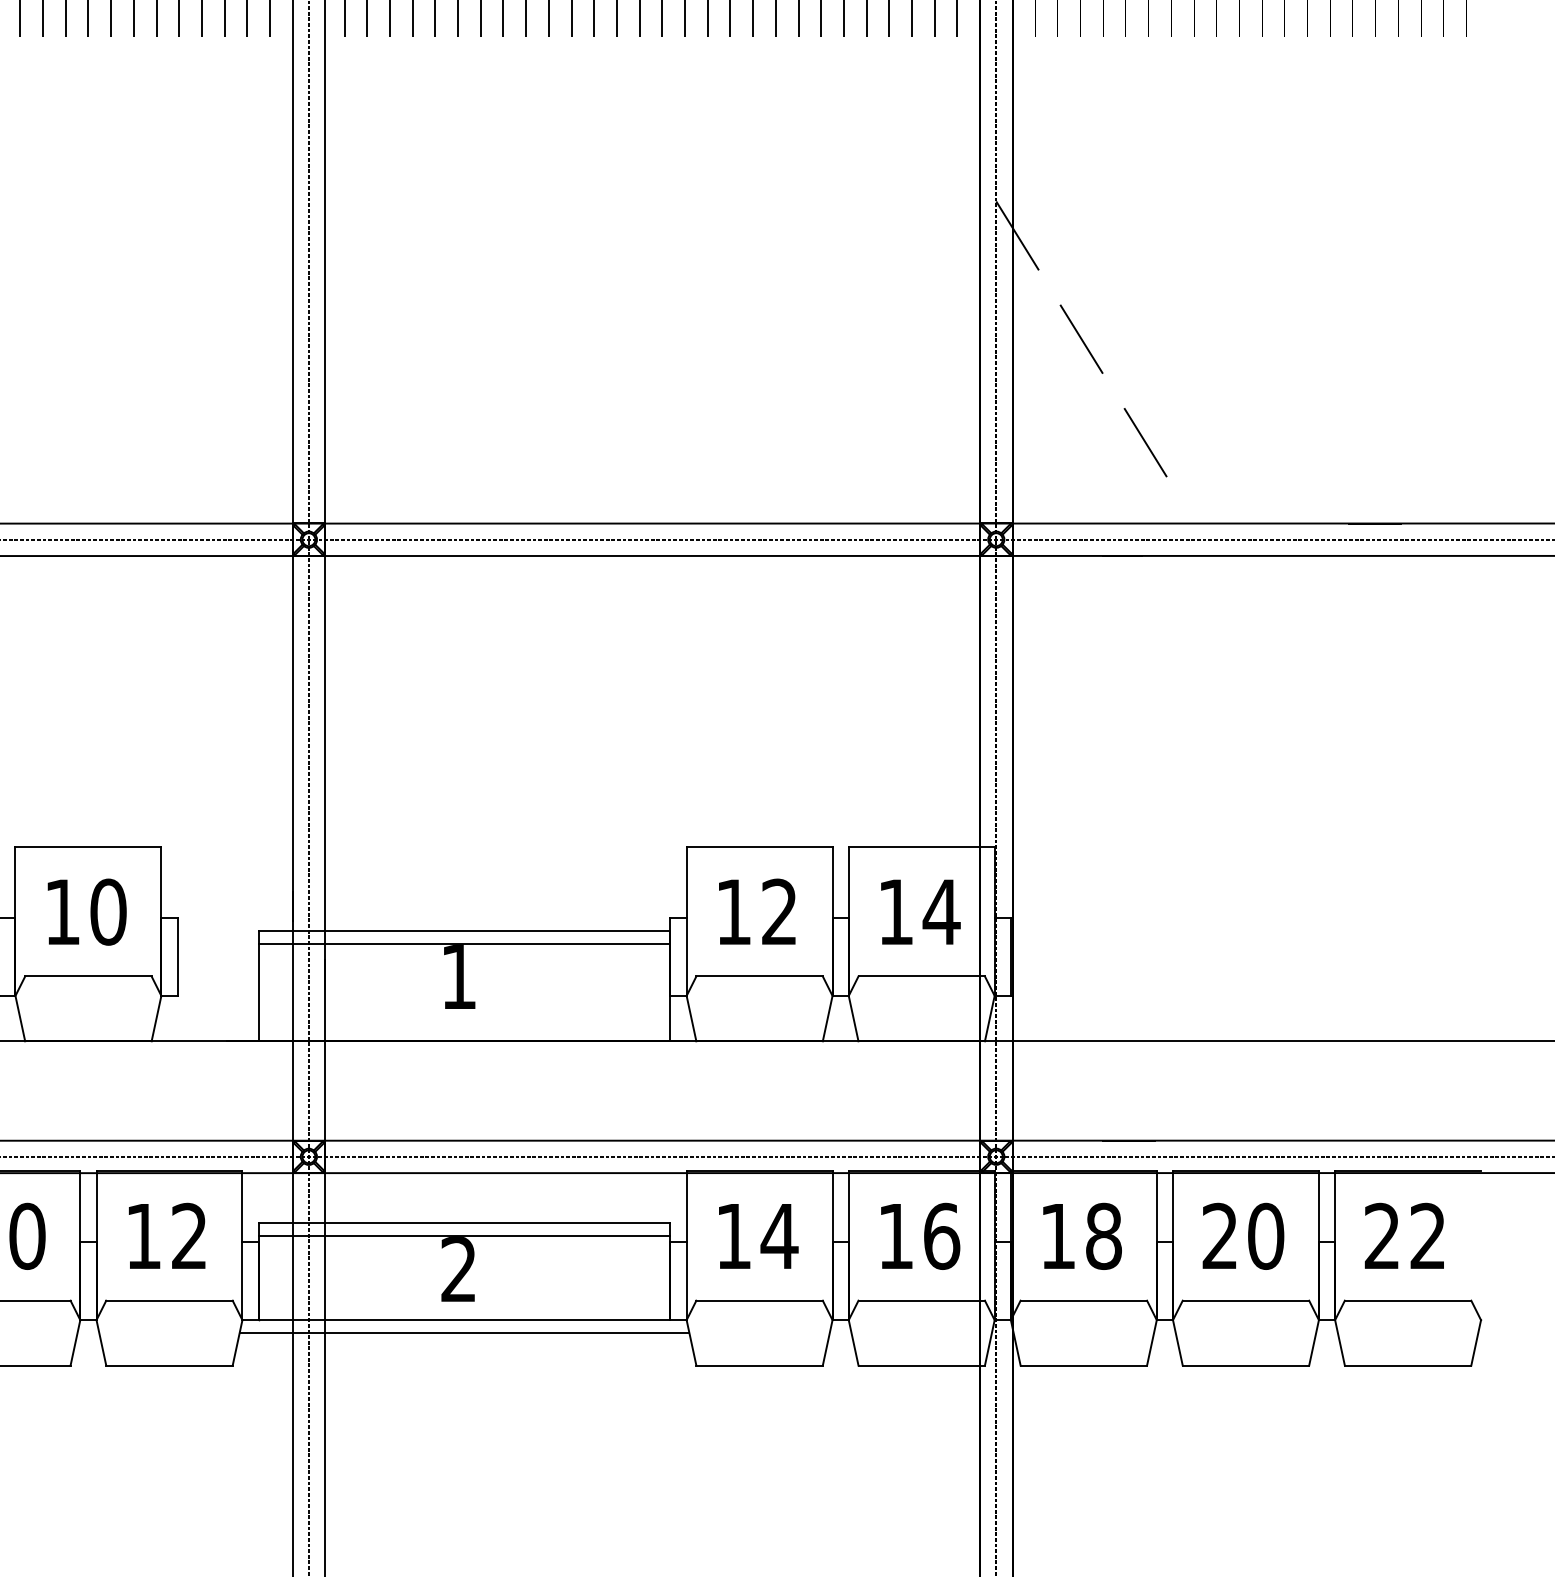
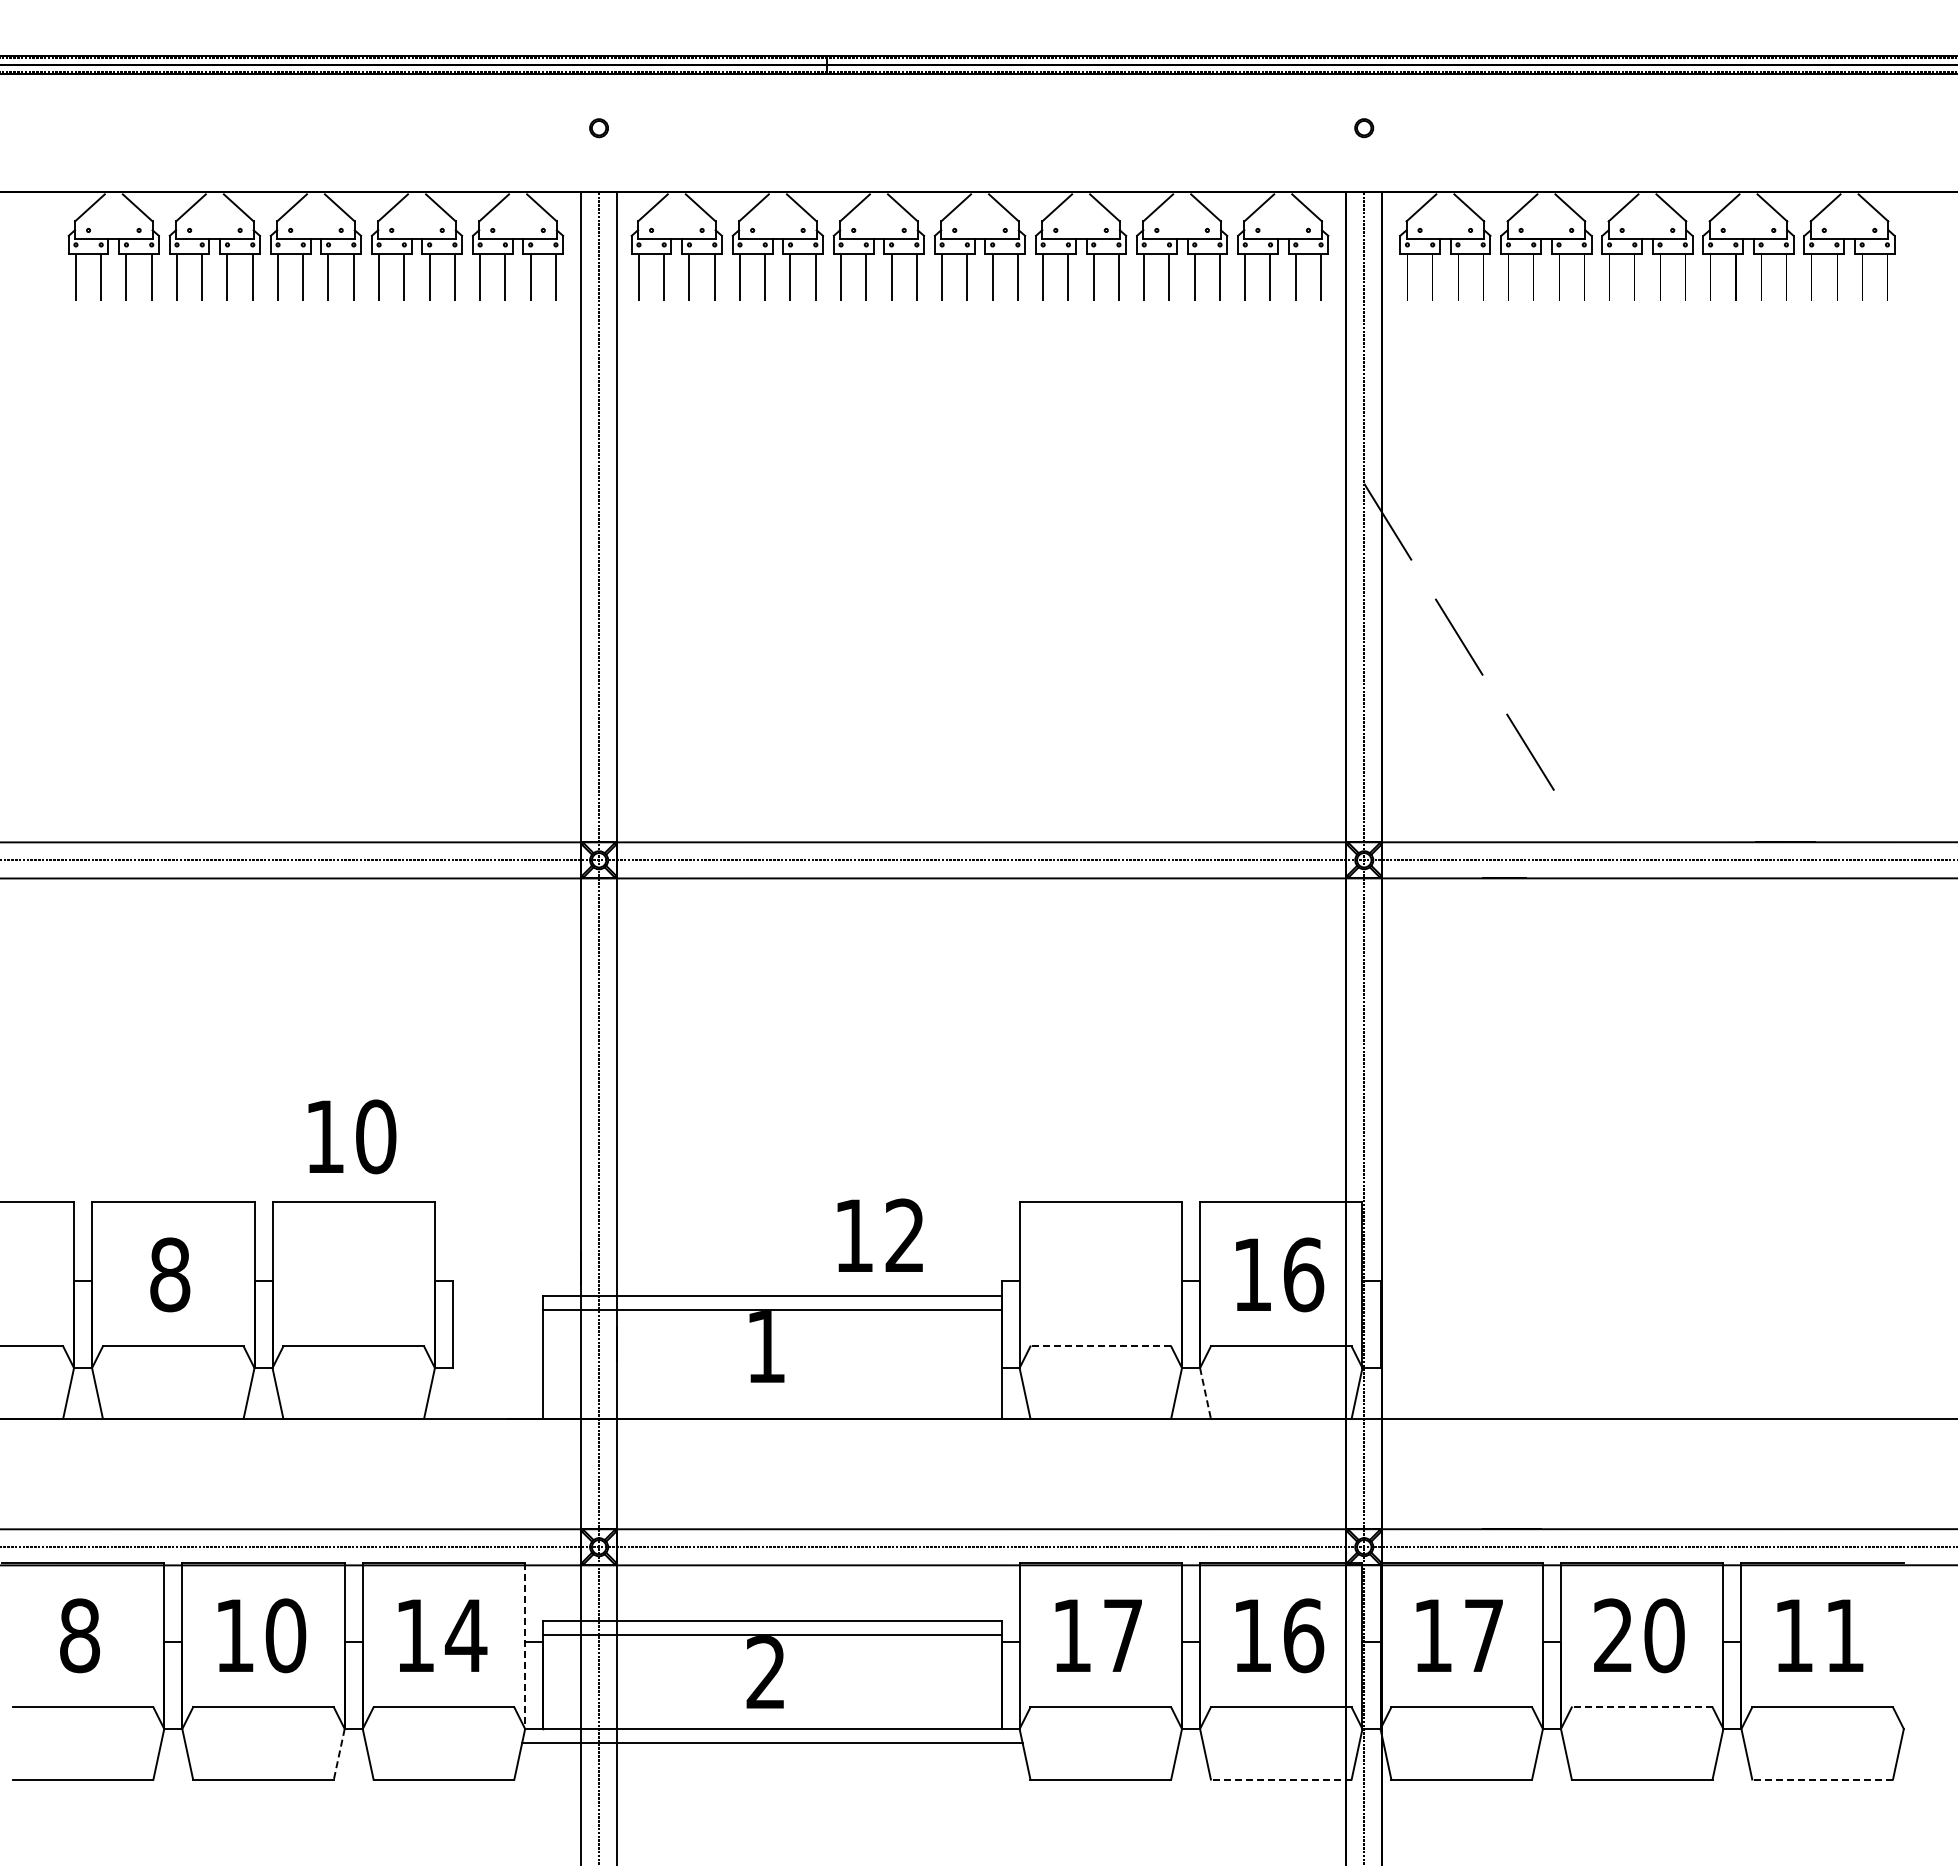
text: (756, 910) -> (879, 1234), moved
text: (87, 911) -> (352, 1136), moved
text: (941, 911) -> (1303, 1274), 14 -> 16
line: (759, 976) -> (1100, 1346), solid -> dashed
line: (853, 1018) -> (1205, 1393), solid -> dashed
text: (188, 1235) -> (465, 1634), 12 -> 14
text: (1404, 1235) -> (1818, 1634), 22 -> 11
text: (779, 1236) -> (1122, 1635), 14 -> 17
text: (1104, 1236) -> (1484, 1635), 18 -> 17
line: (242, 1246) -> (525, 1646), solid -> dashed
line: (1245, 1300) -> (1641, 1707), solid -> dashed
line: (75, 1343) -> (339, 1754), solid -> dashed
line: (921, 1365) -> (1280, 1779), solid -> dashed
line: (1407, 1365) -> (1822, 1779), solid -> dashed

